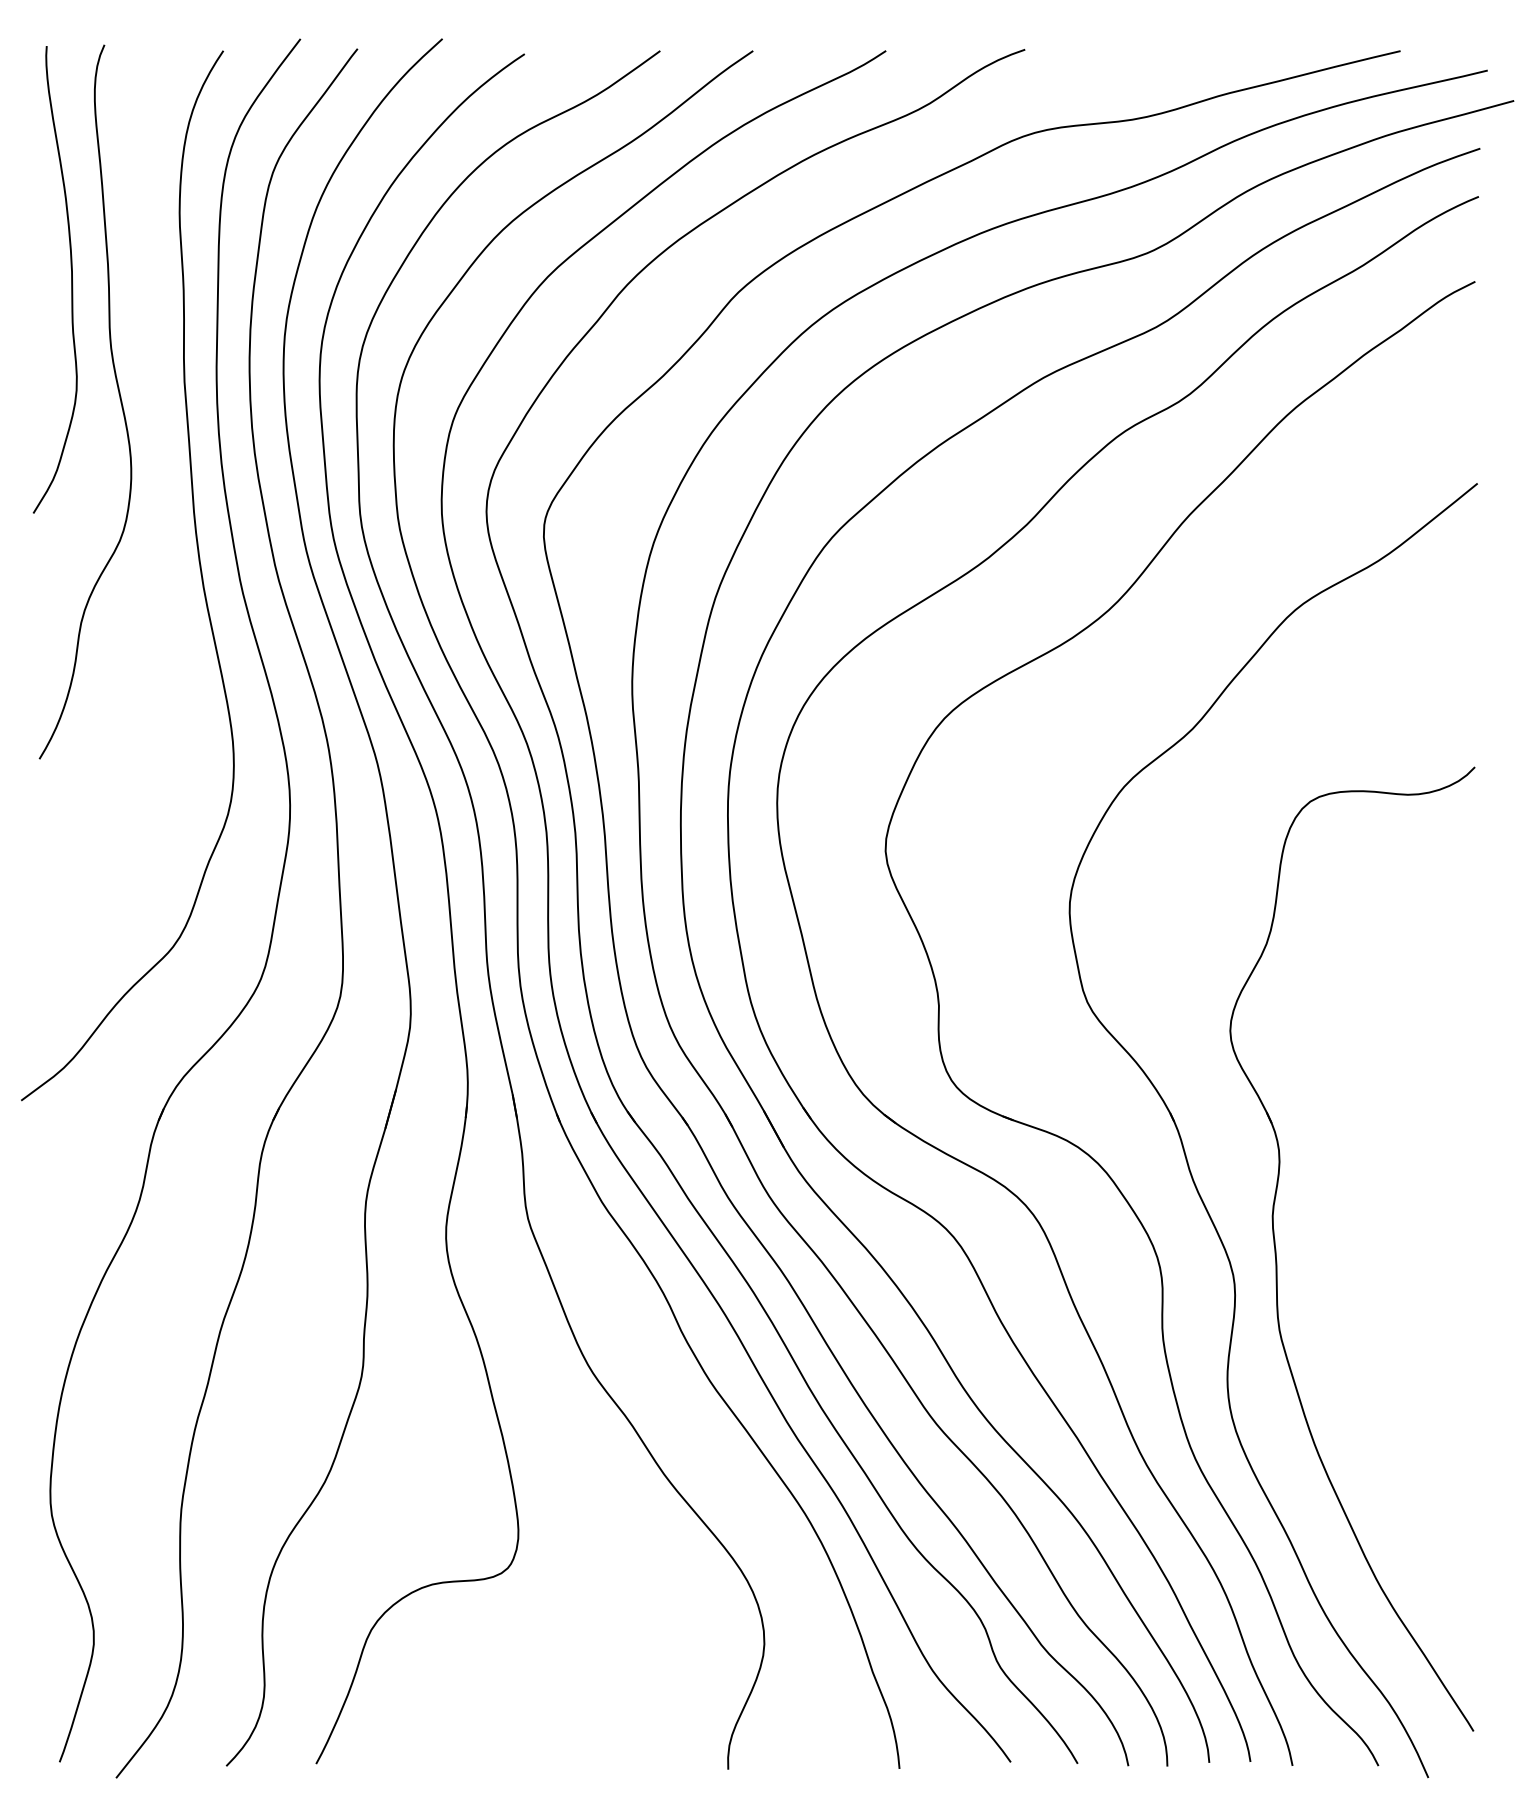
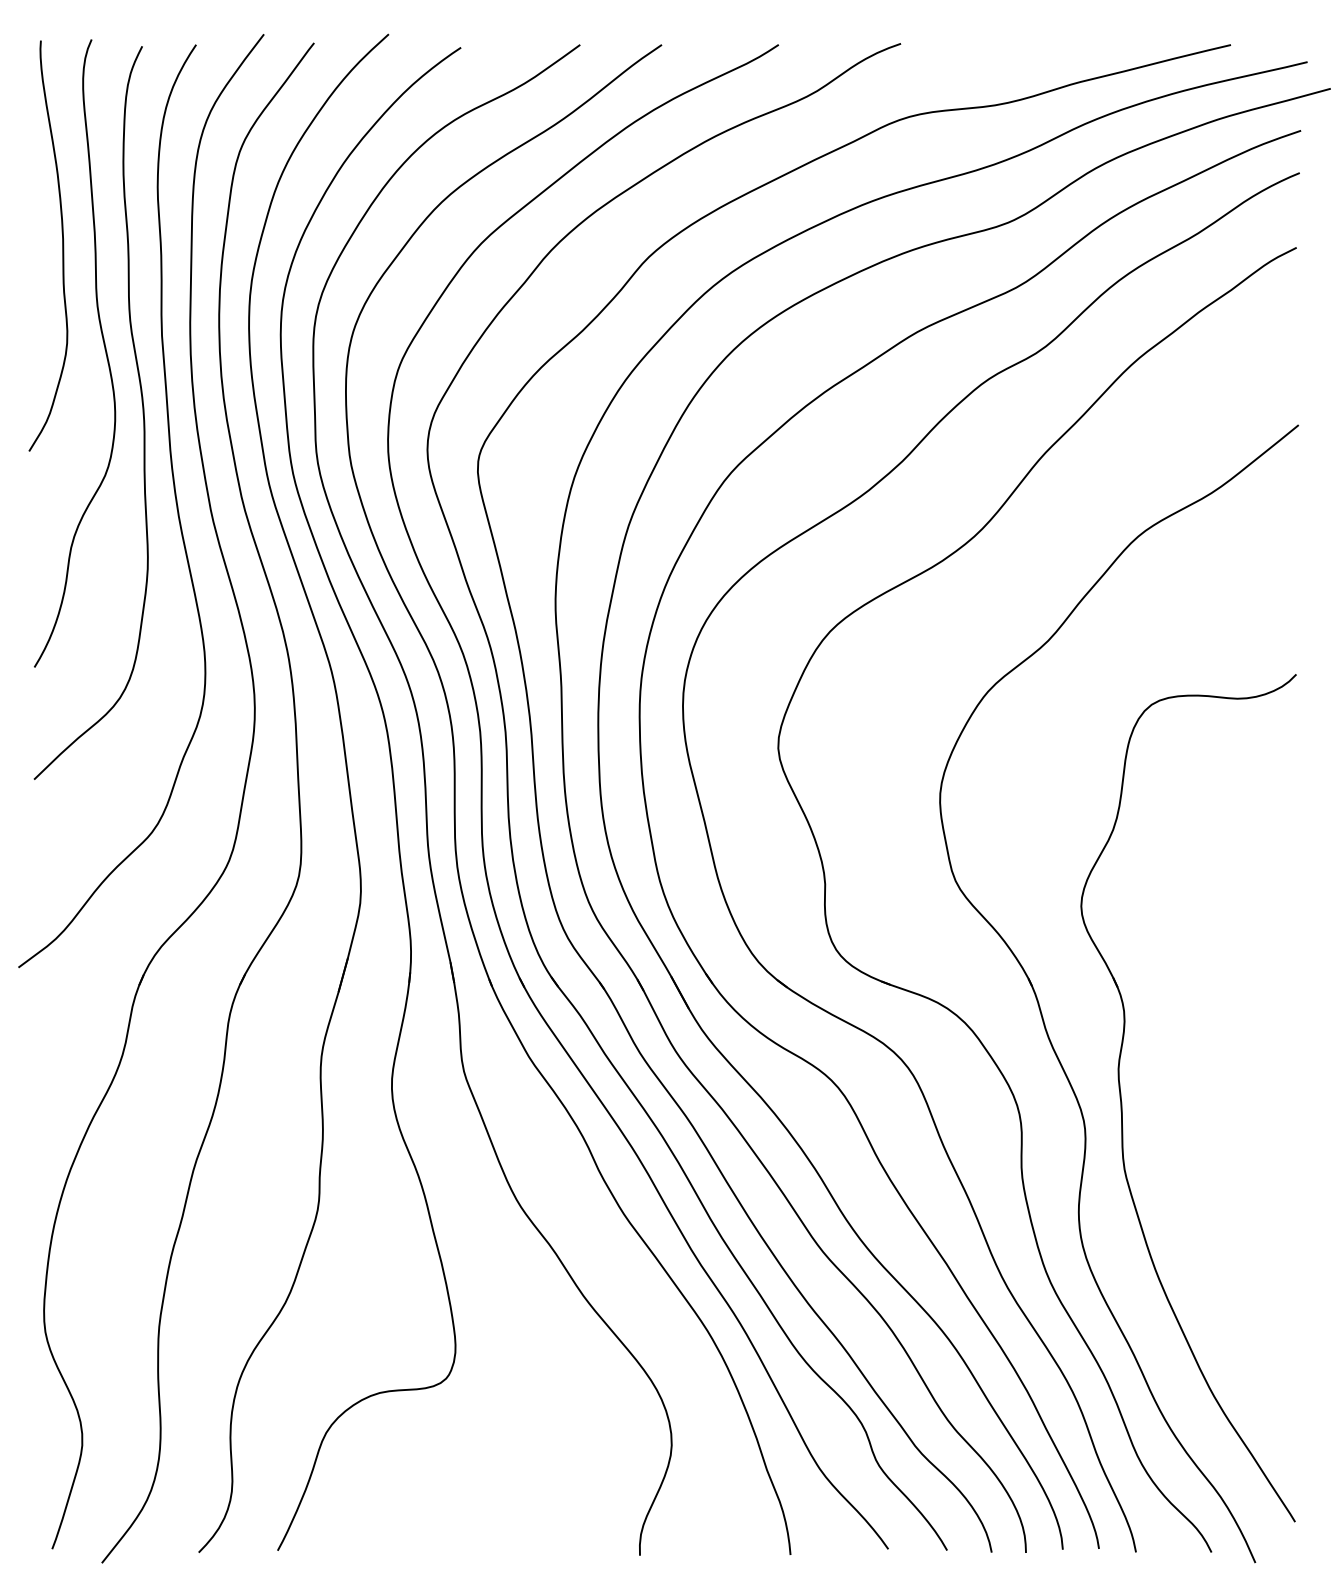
curve: (161, 457) -> (141, 402), added

